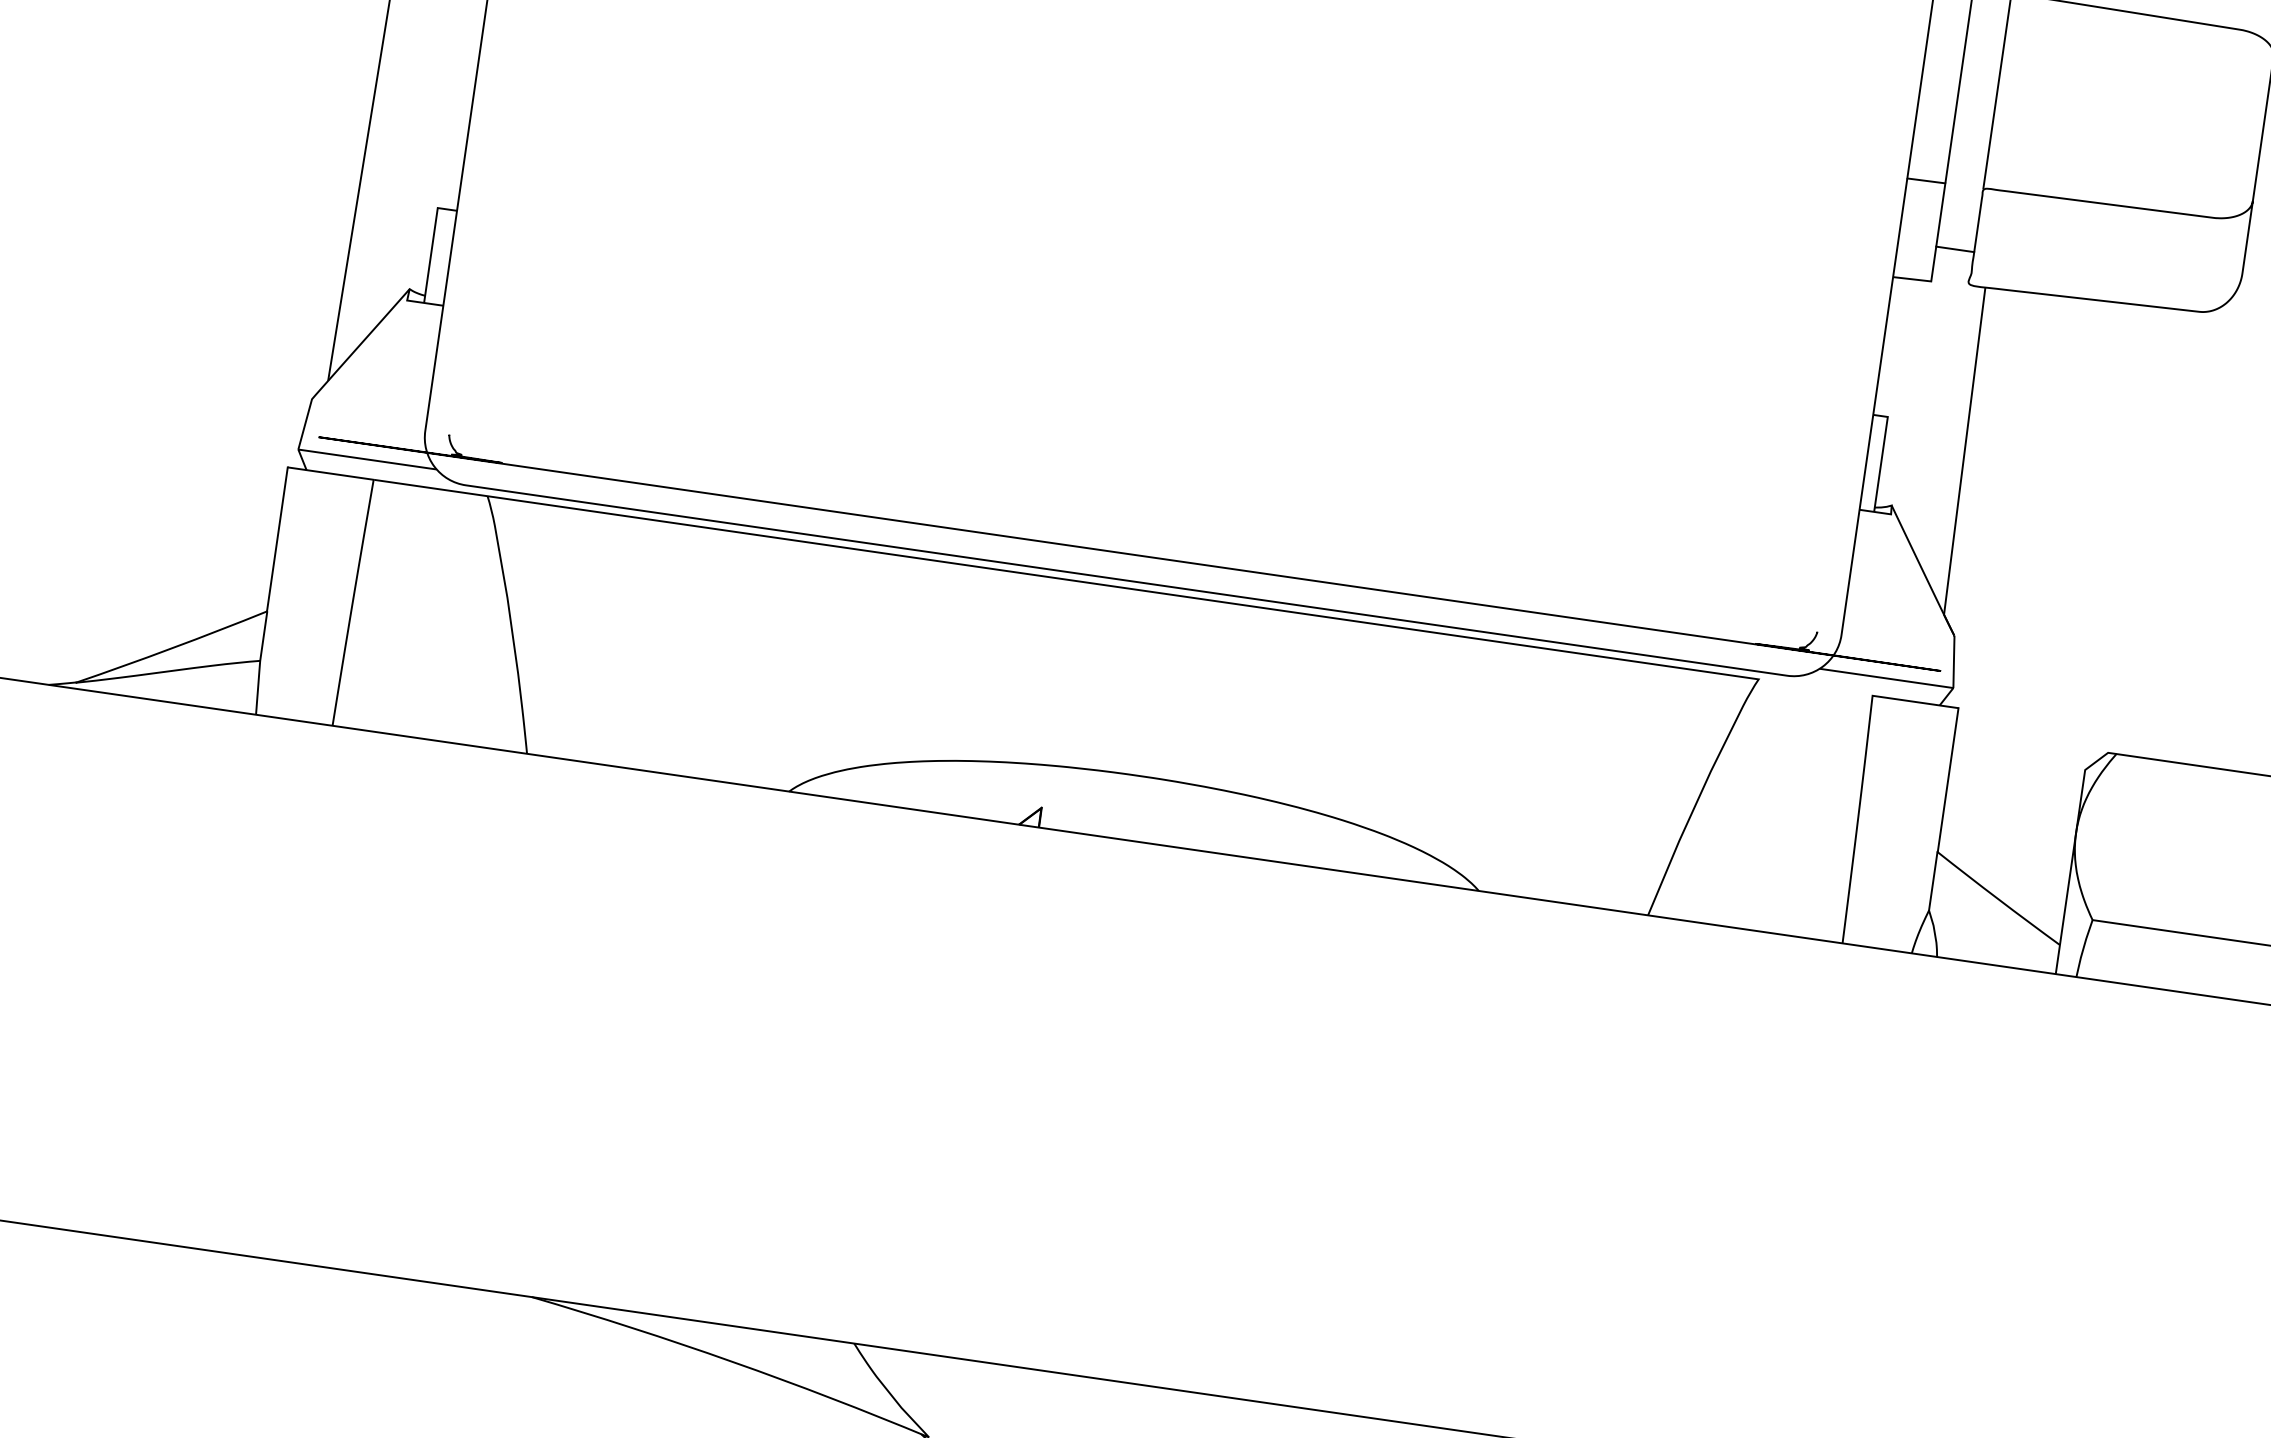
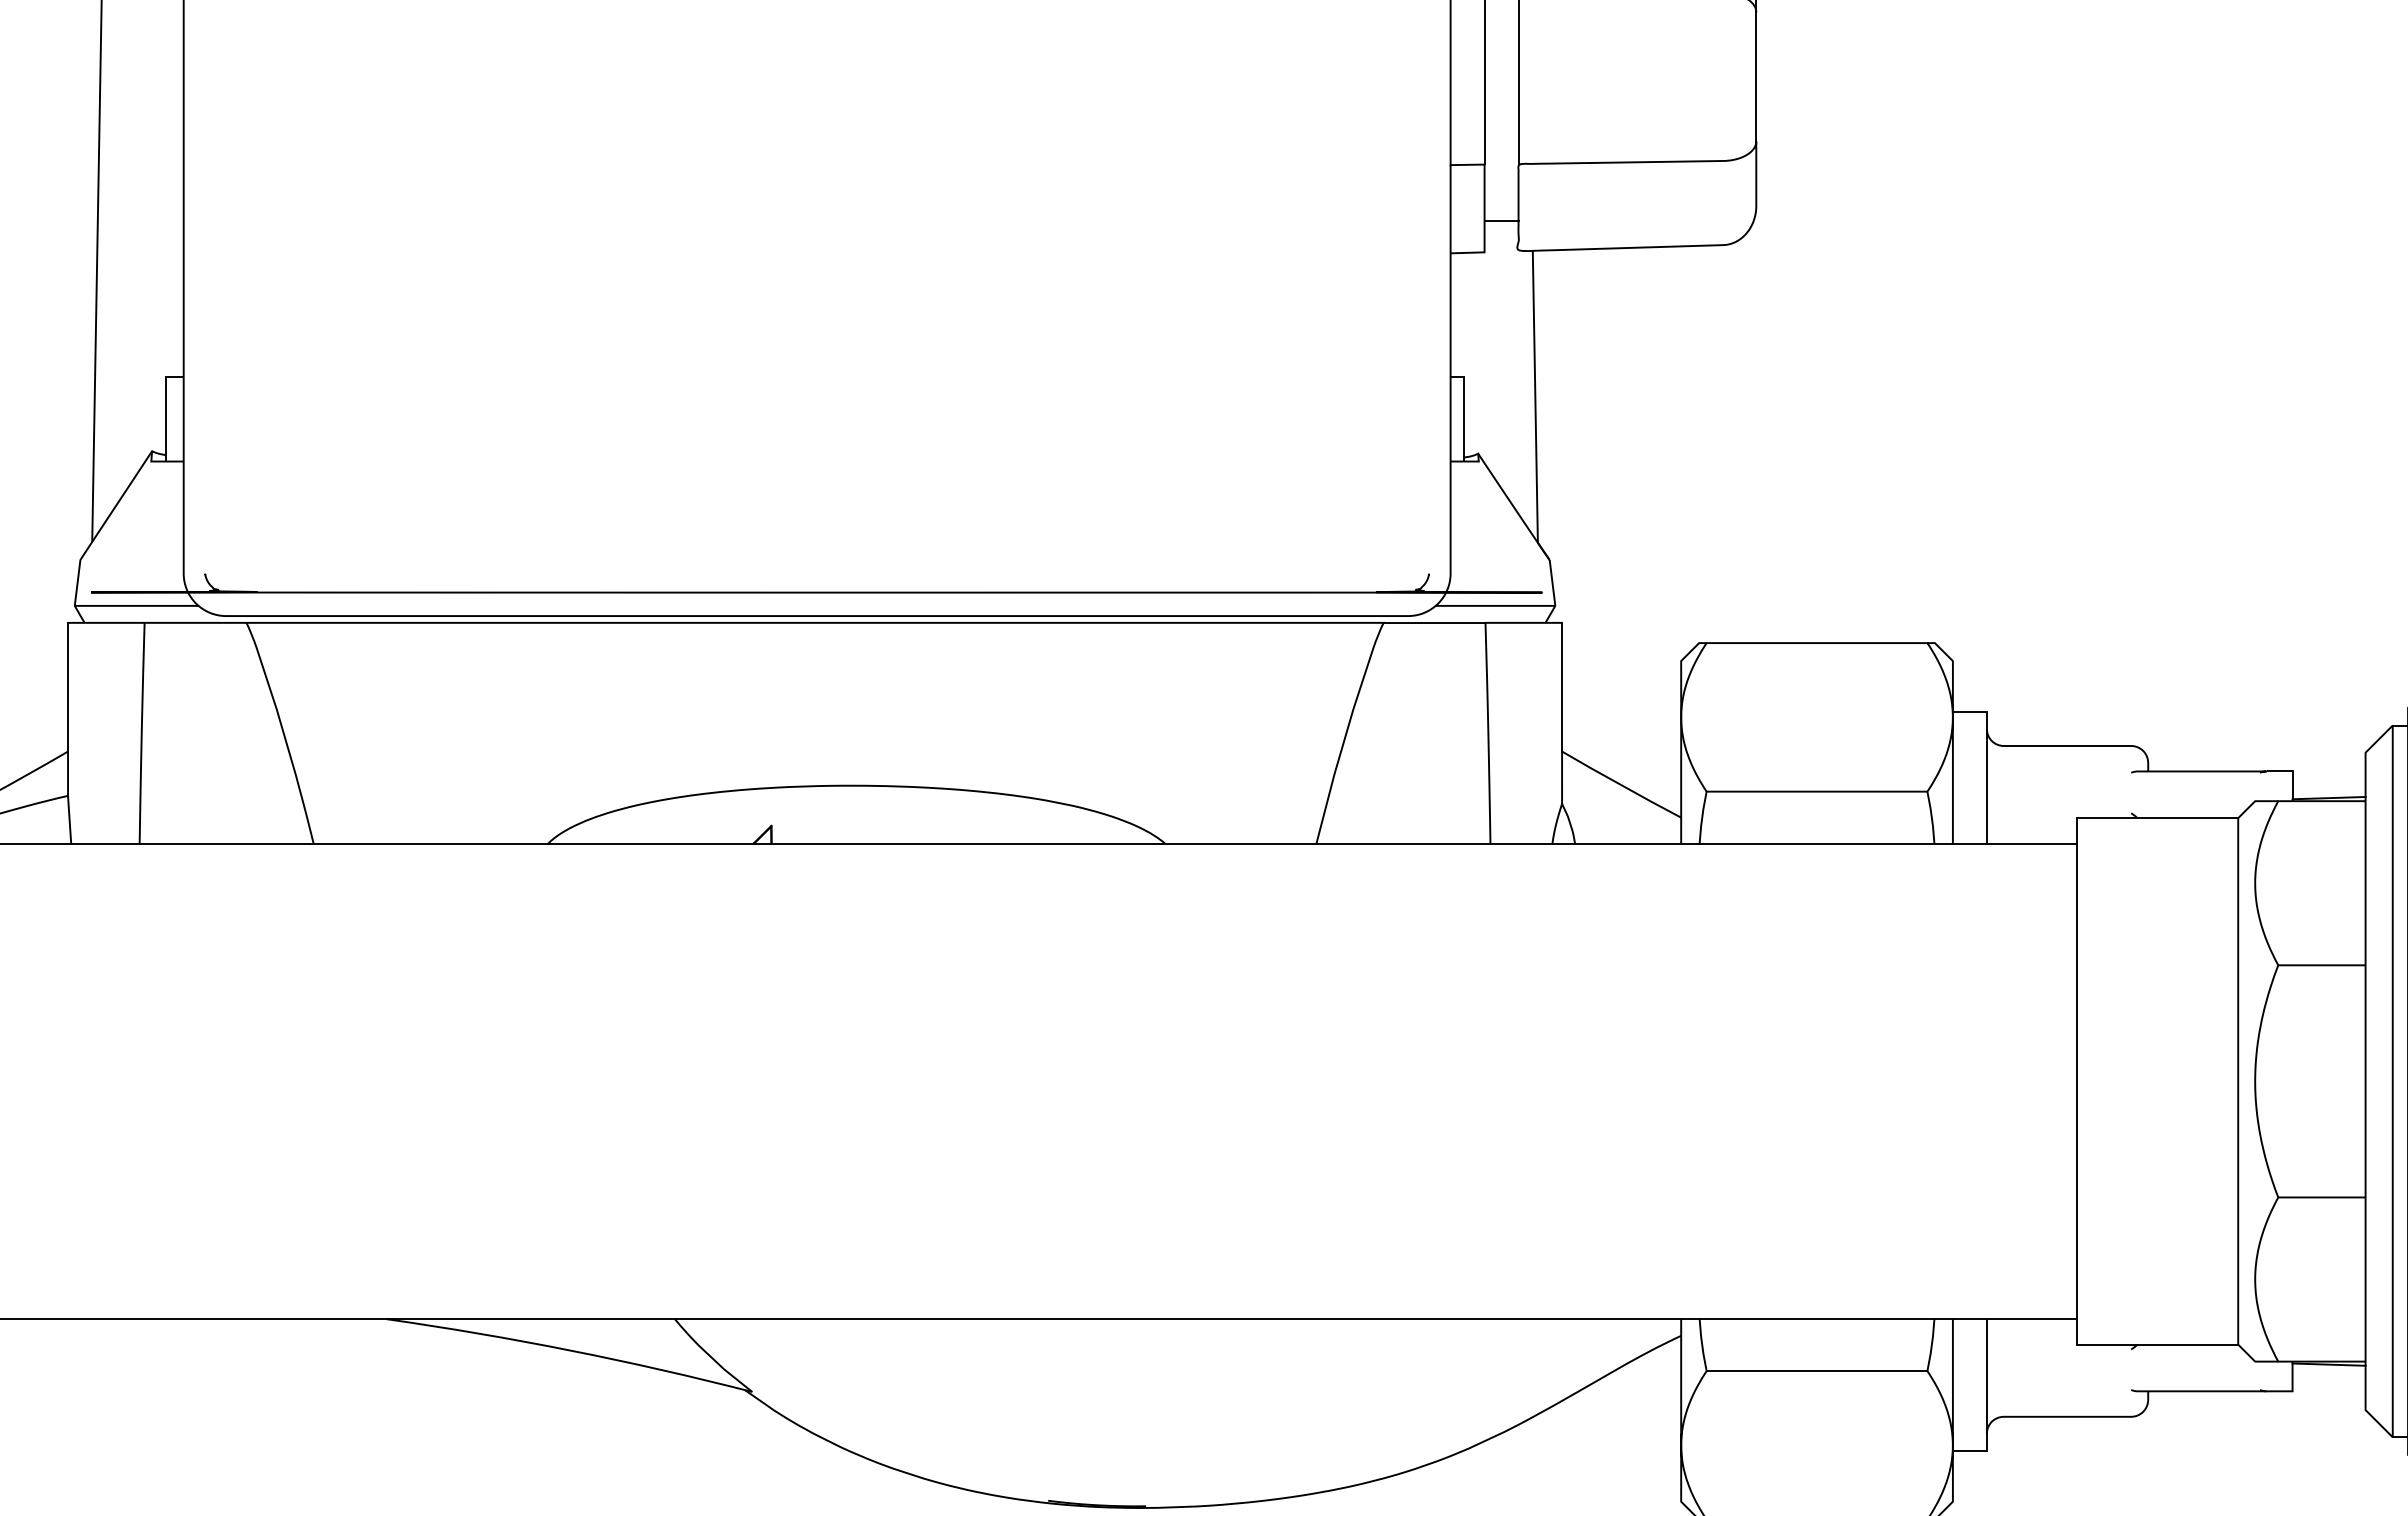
line: (1814, 687) -> (1433, 622), added

